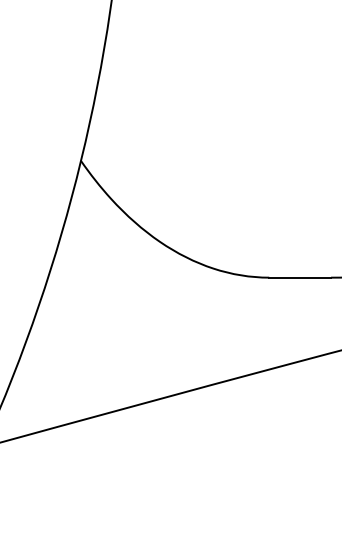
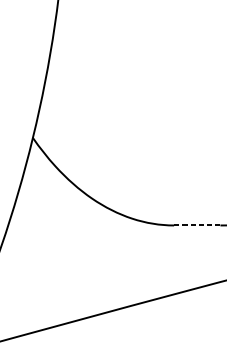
line: (300, 277) -> (197, 225), solid -> dashed

